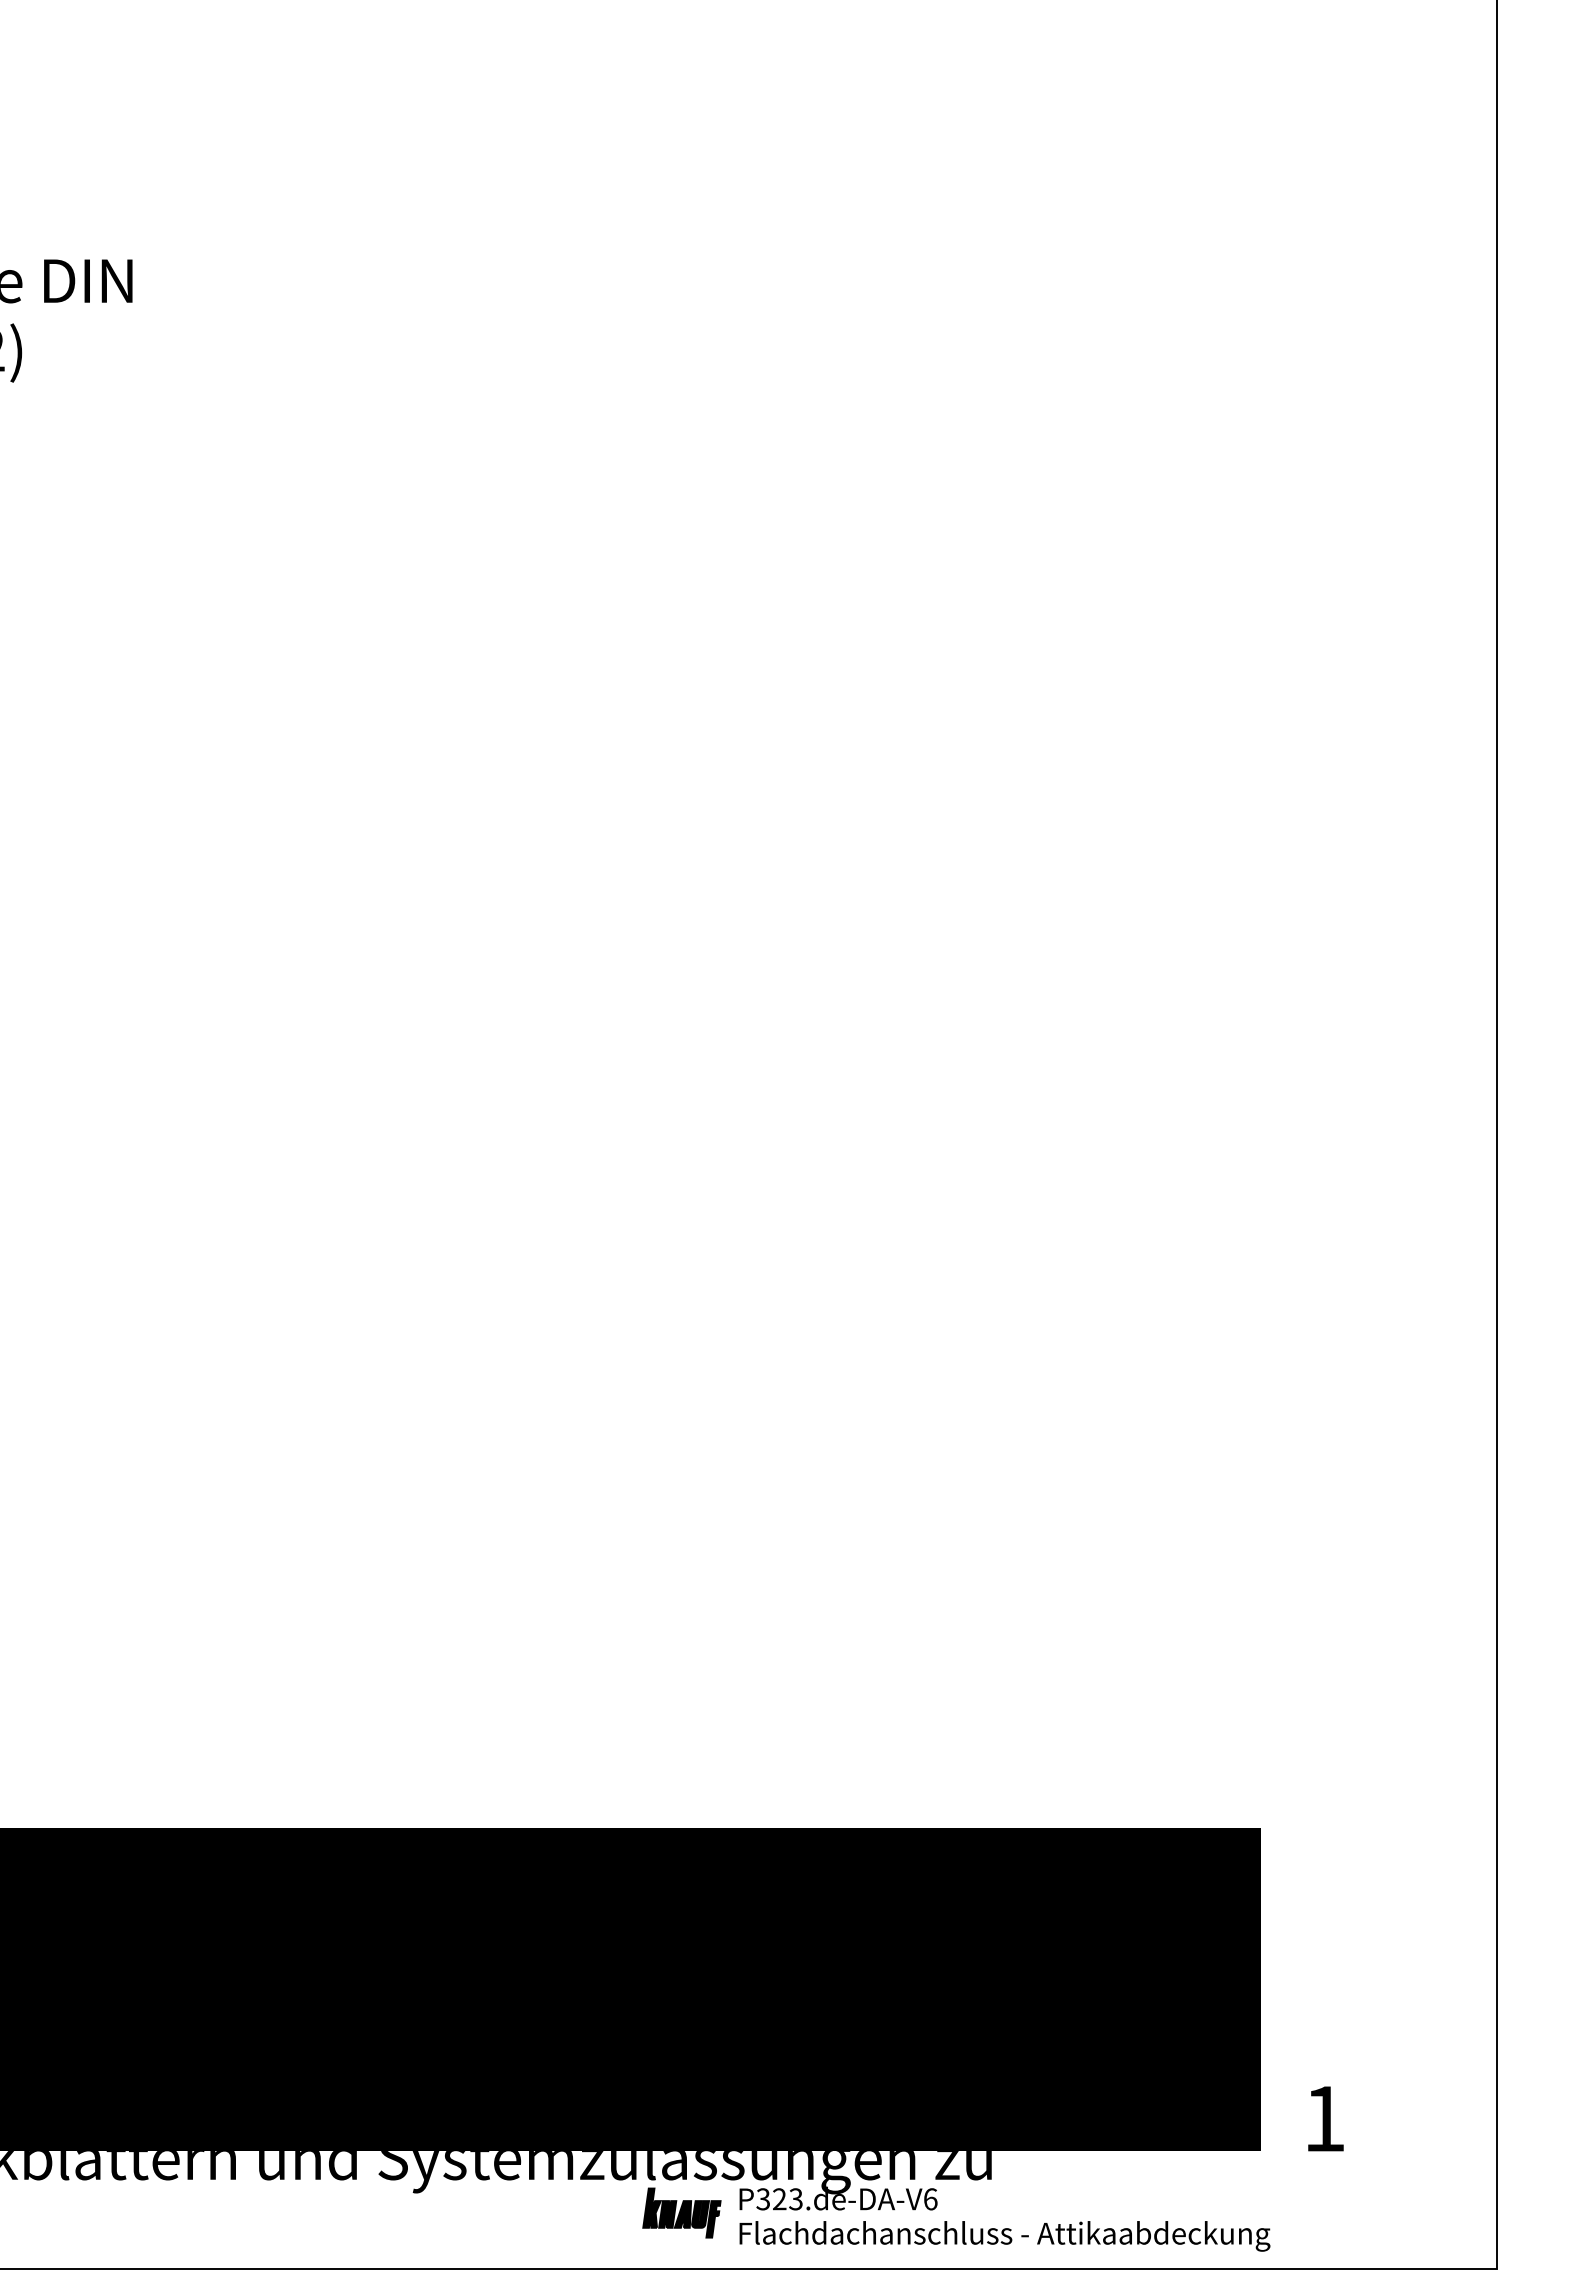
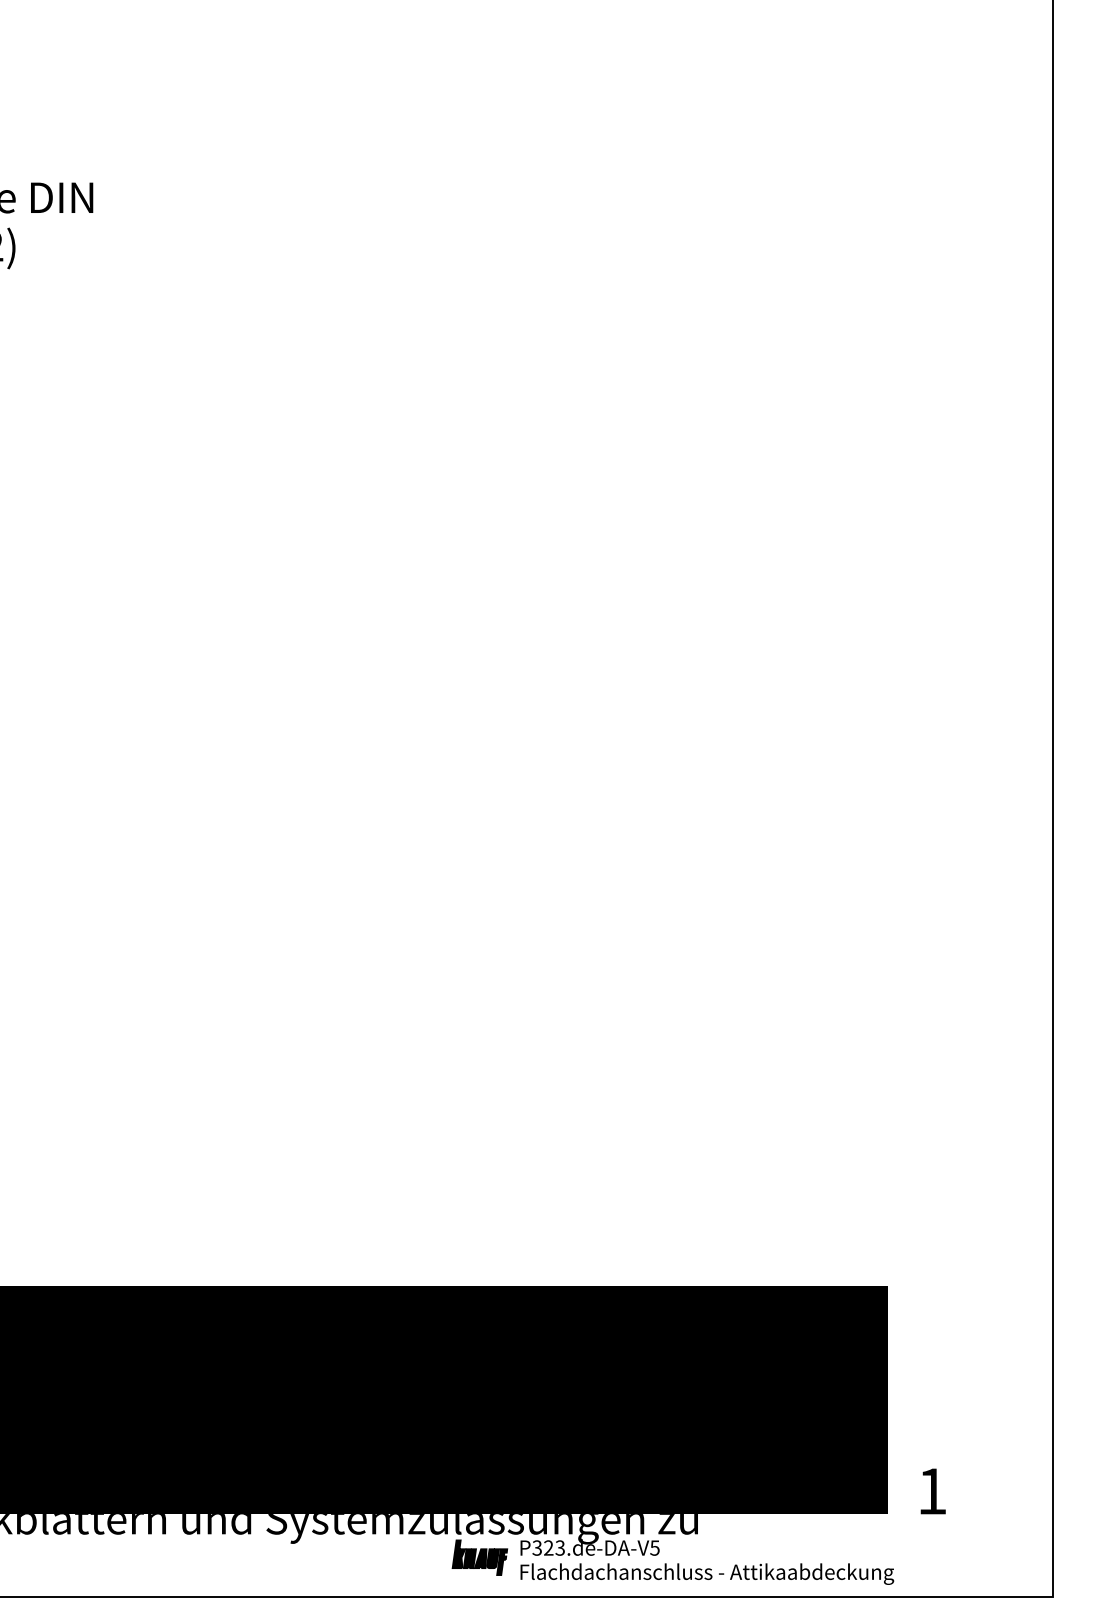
text: (930, 2199) -> (654, 1548), P323.de-DA-V6 -> P323.de-DA-V5

